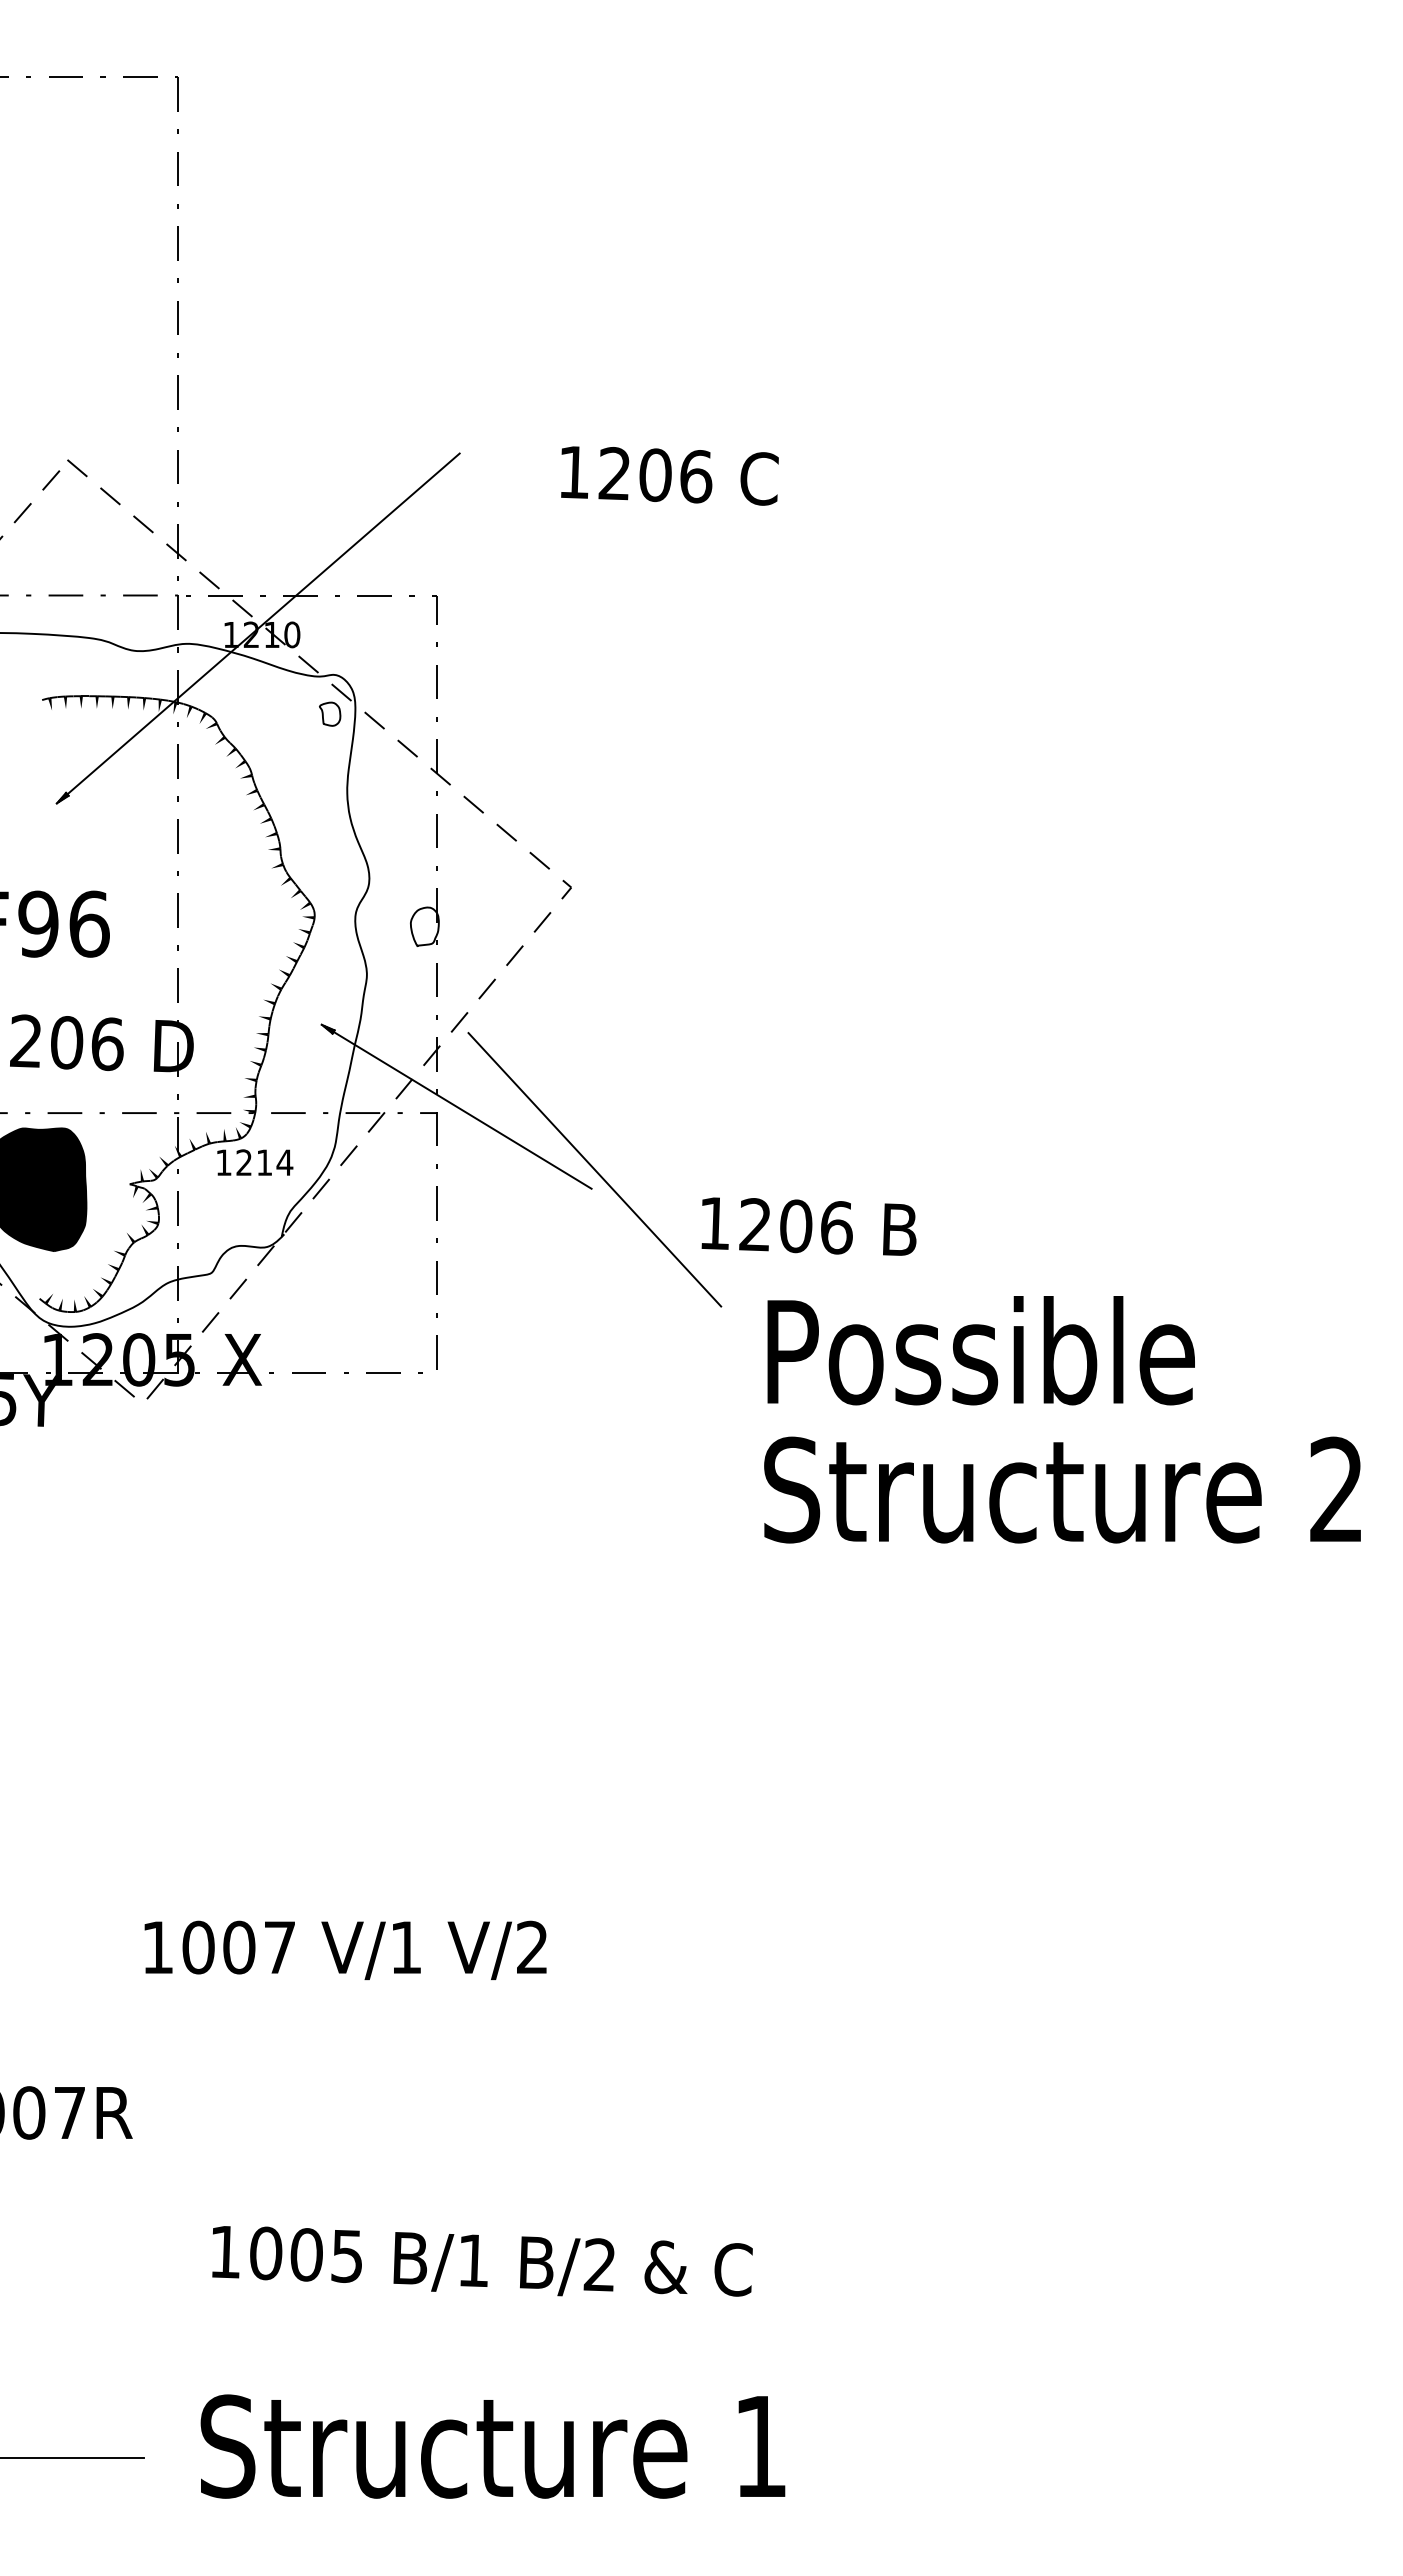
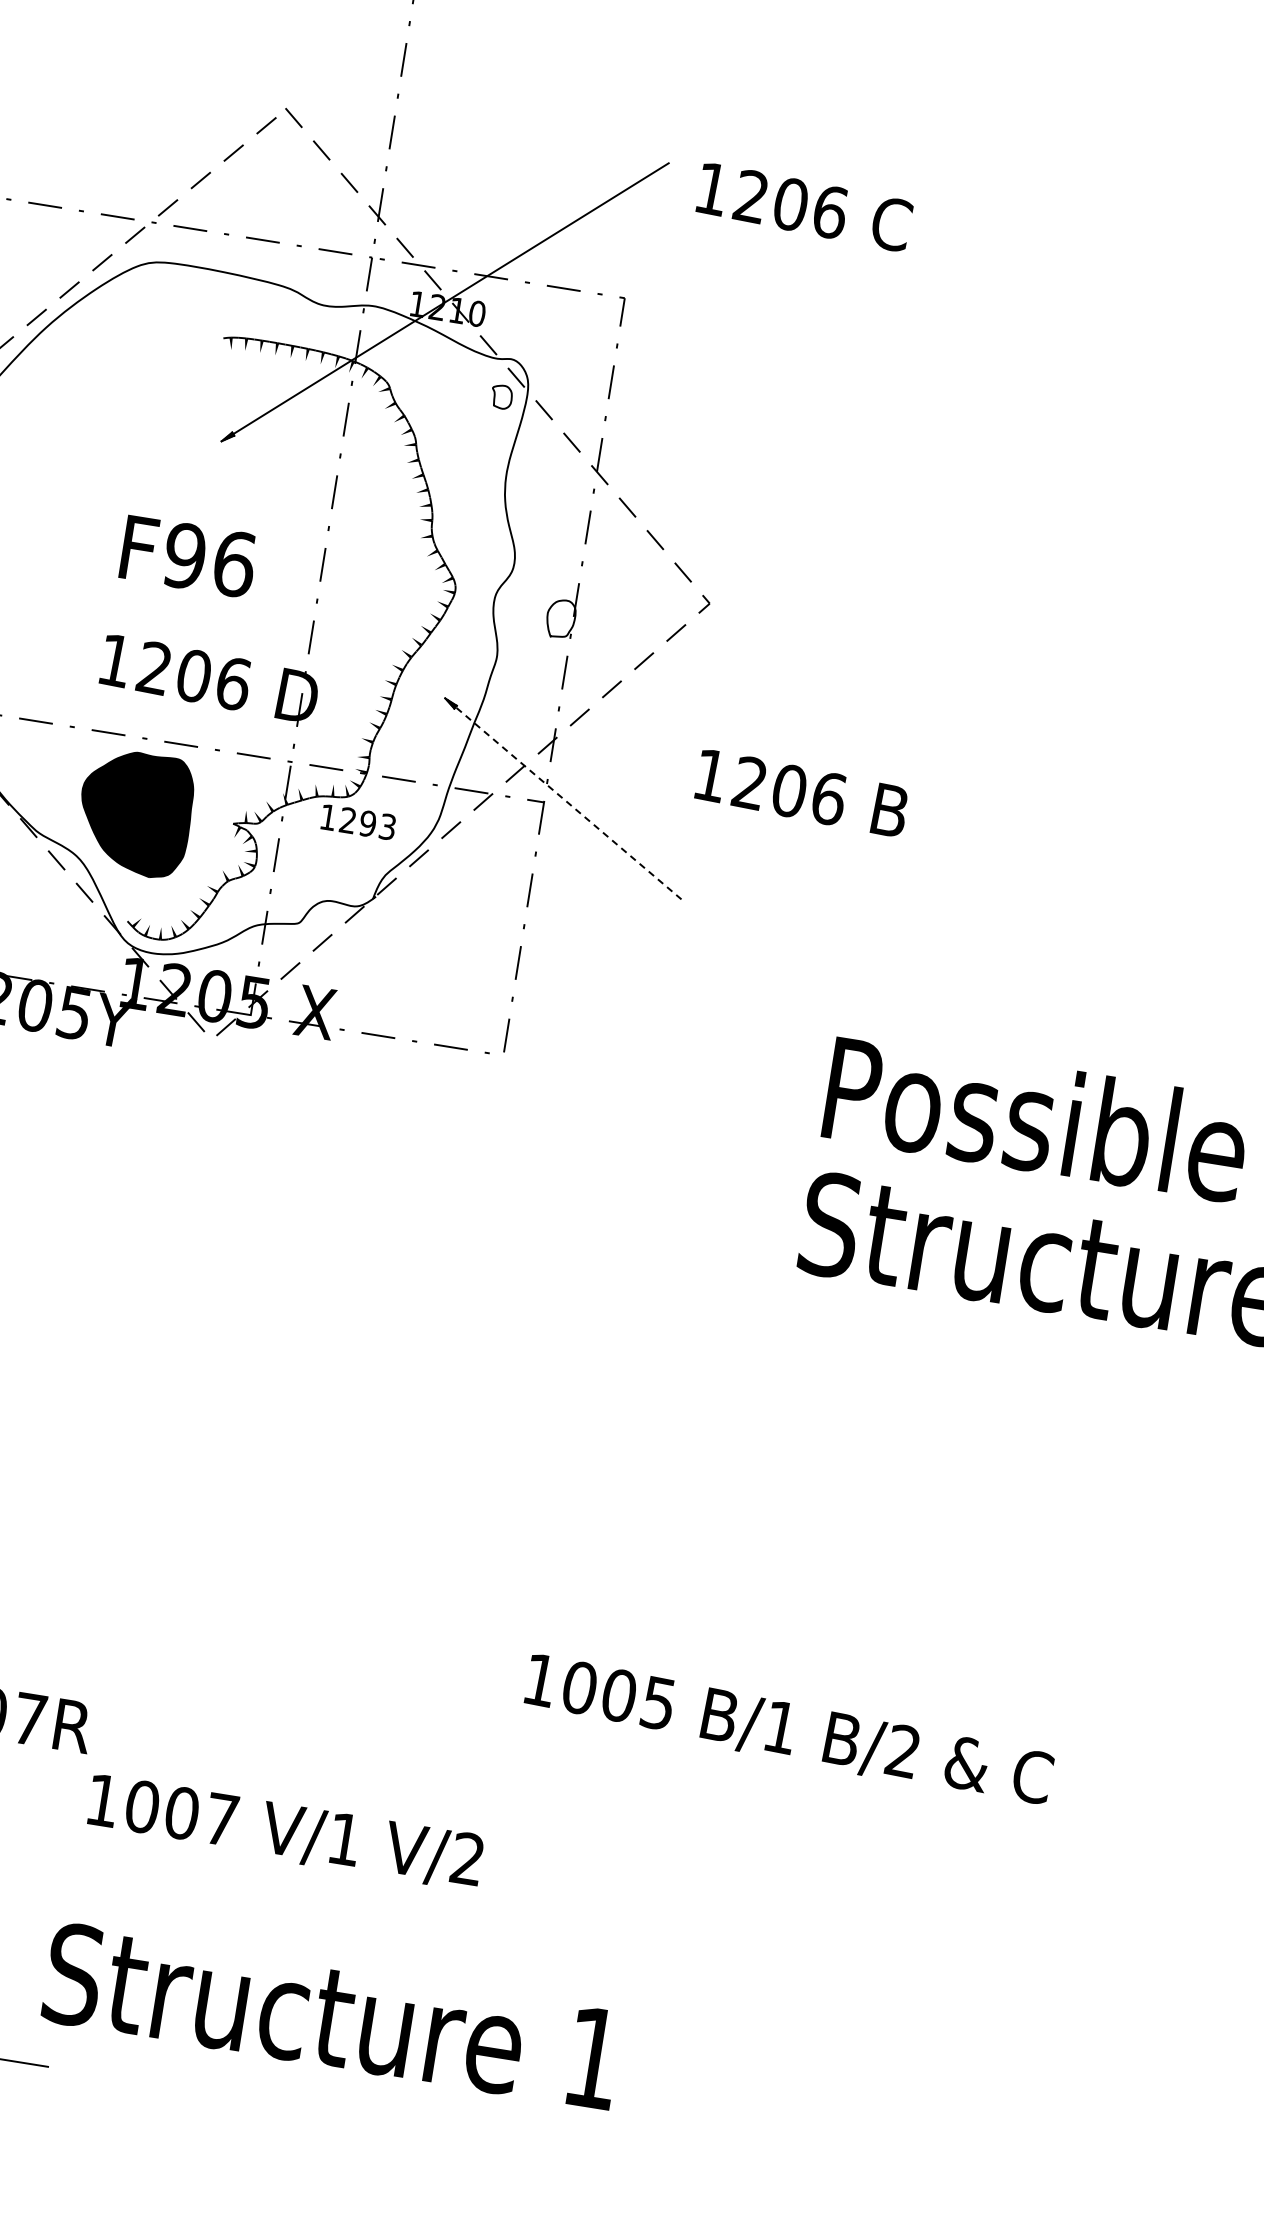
text: (669, 475) -> (804, 206), moved
line: (458, 1107) -> (565, 800), solid -> dashed
text: (274, 1162) -> (377, 825), 1214 -> 1293
line: (594, 1169) -> (688, 881), removed
text: (808, 1226) -> (801, 793), moved
text: (345, 1949) -> (285, 1831), moved
text: (482, 2261) -> (789, 1729), moved
text: (492, 2446) -> (331, 2016), moved

